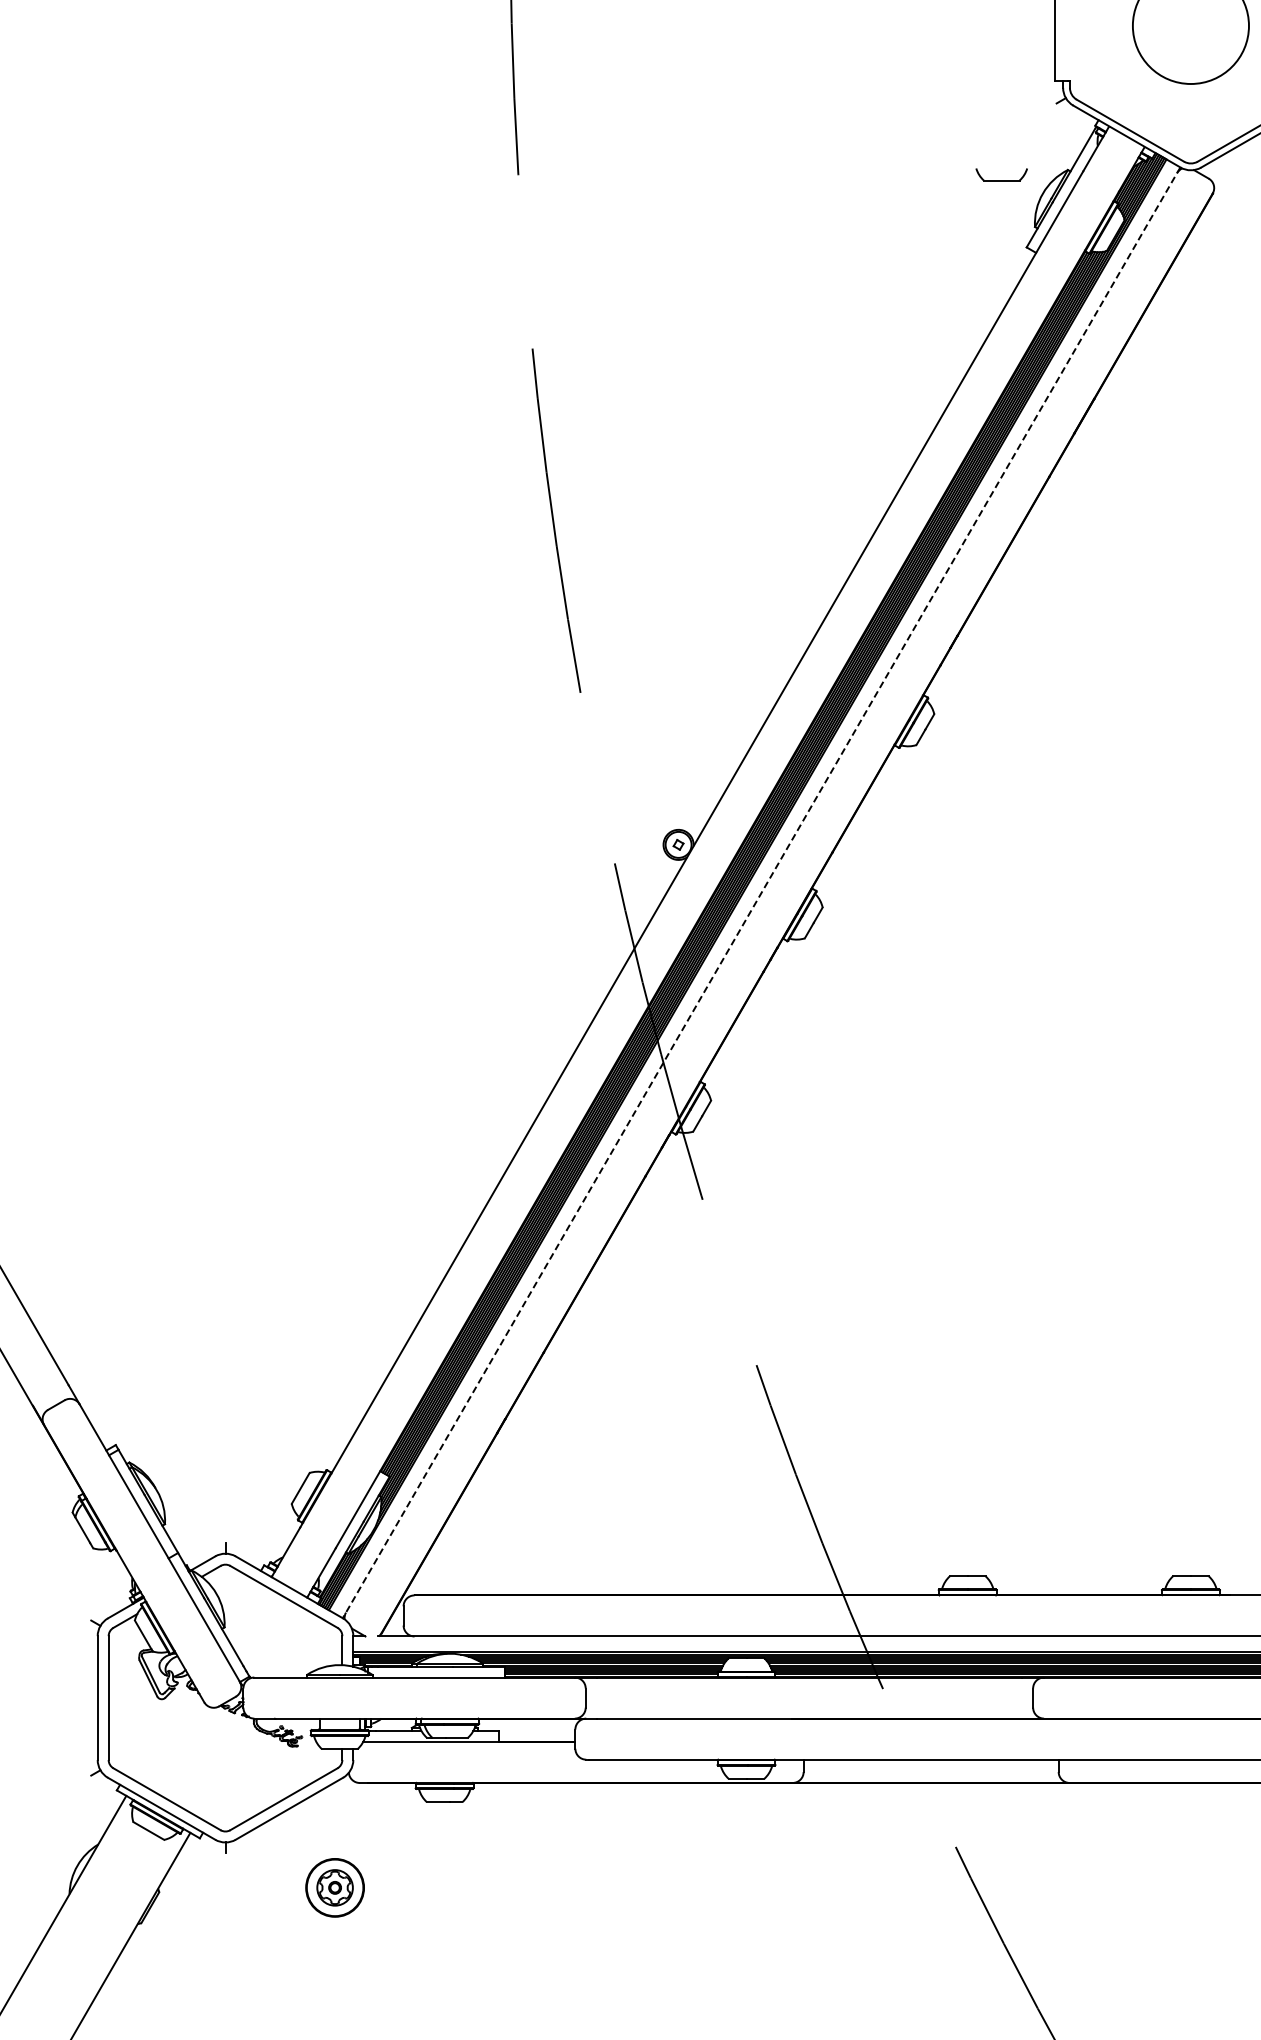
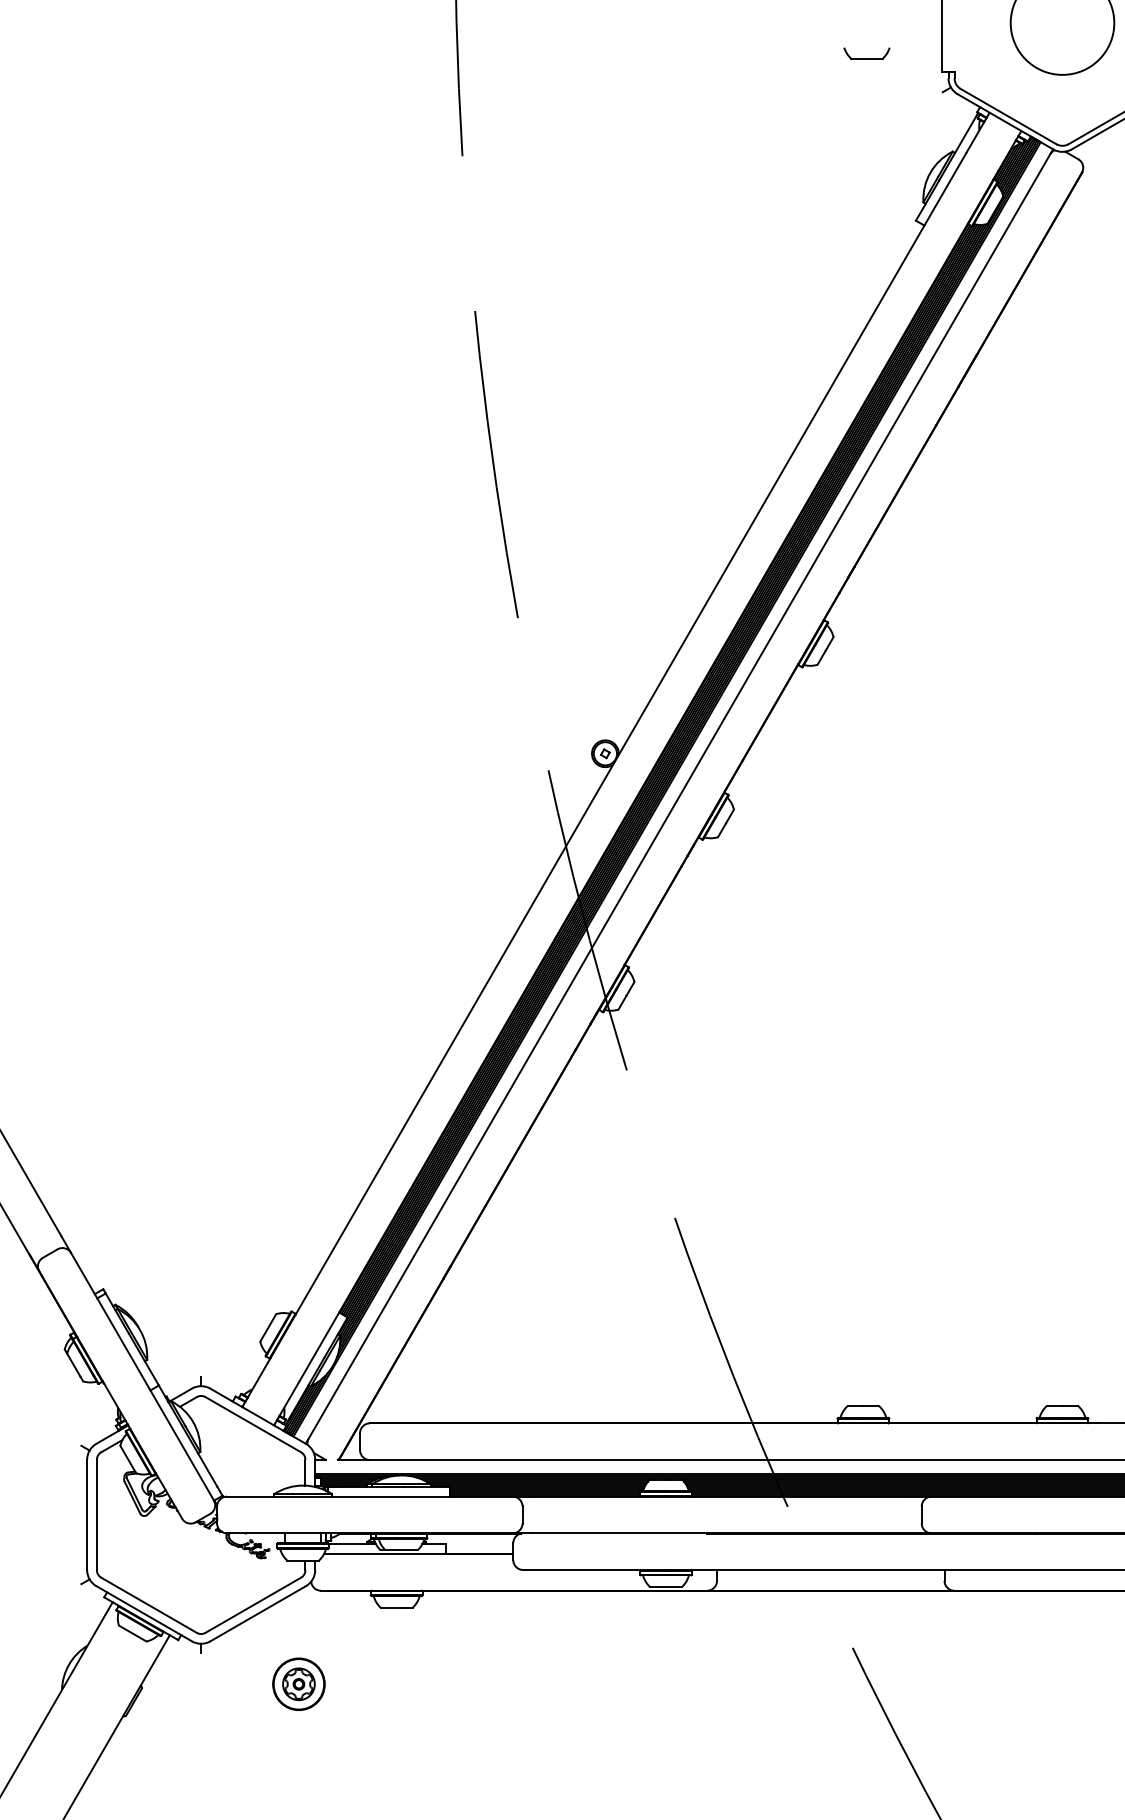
part: (1001, 174) -> (866, 53), moved
line: (761, 892) -> (679, 796), dashed -> solid

